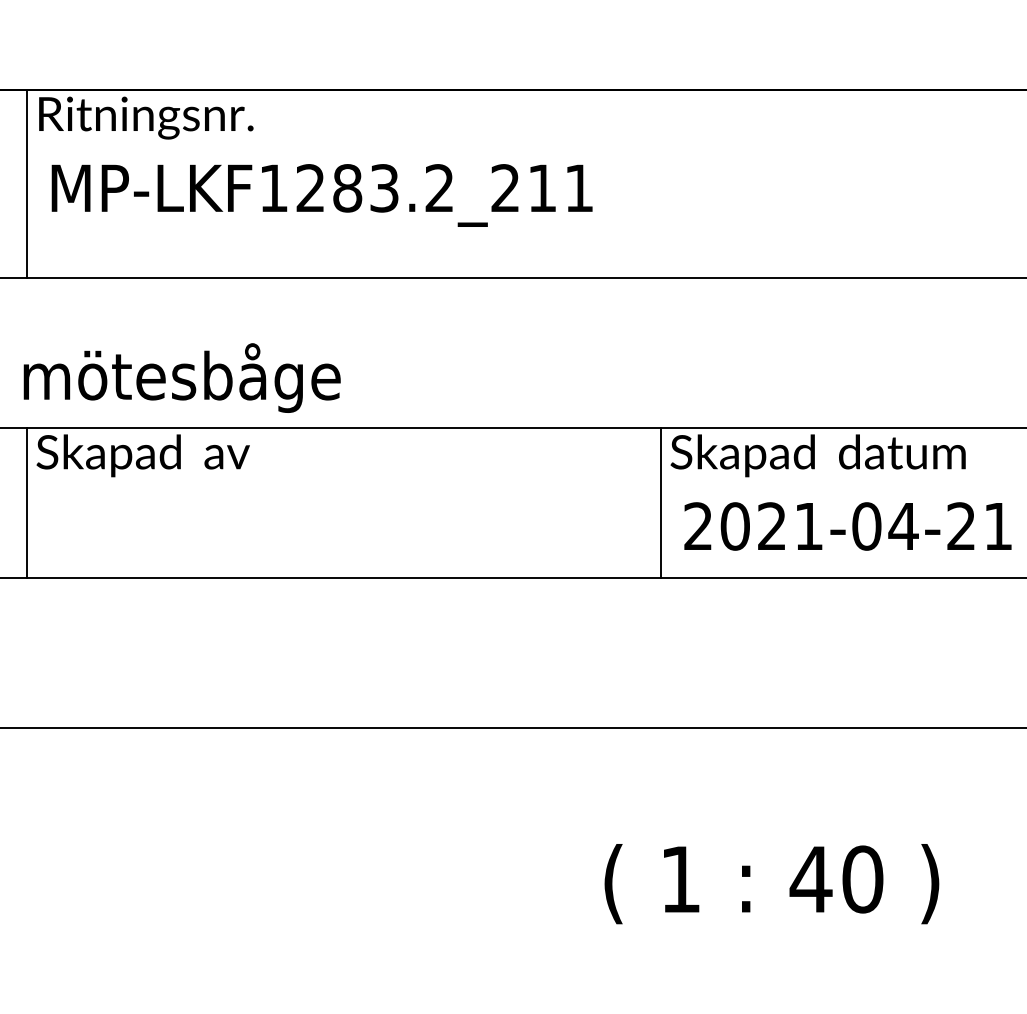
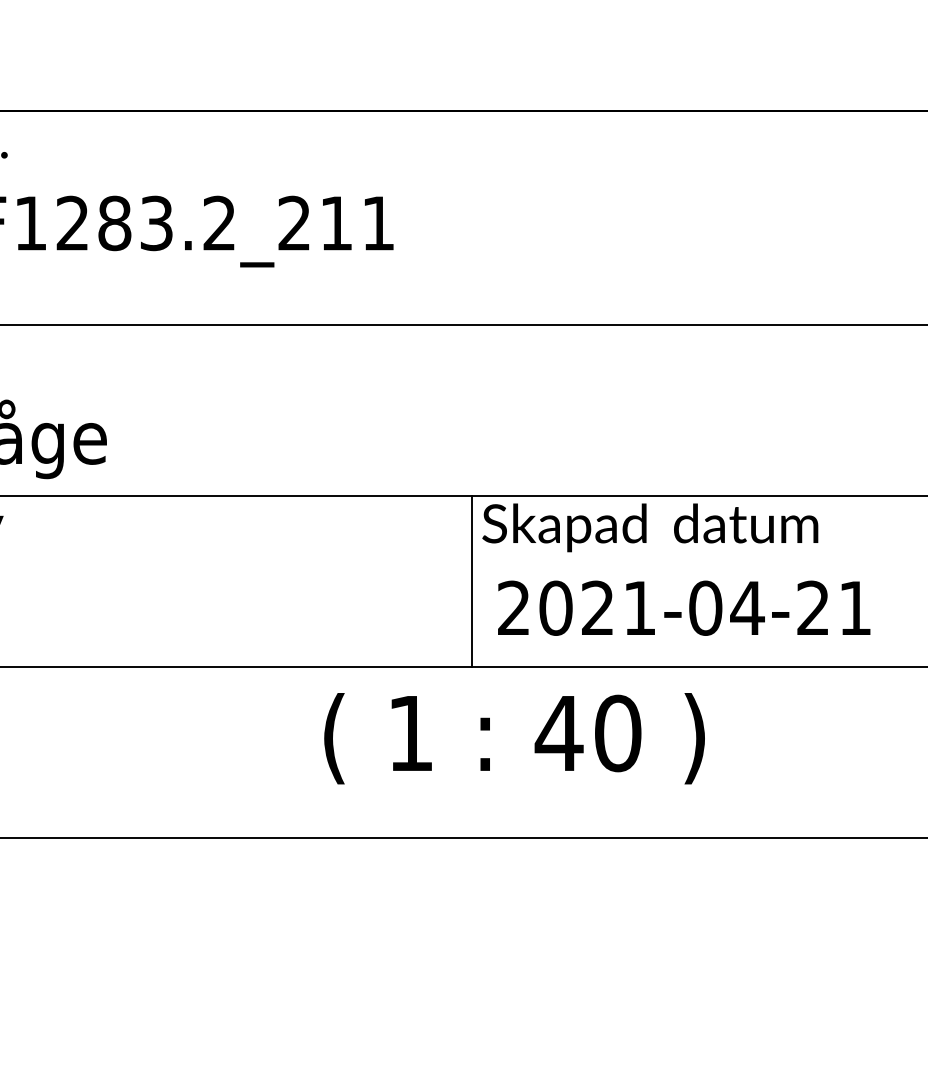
text: (771, 884) -> (514, 739), moved

